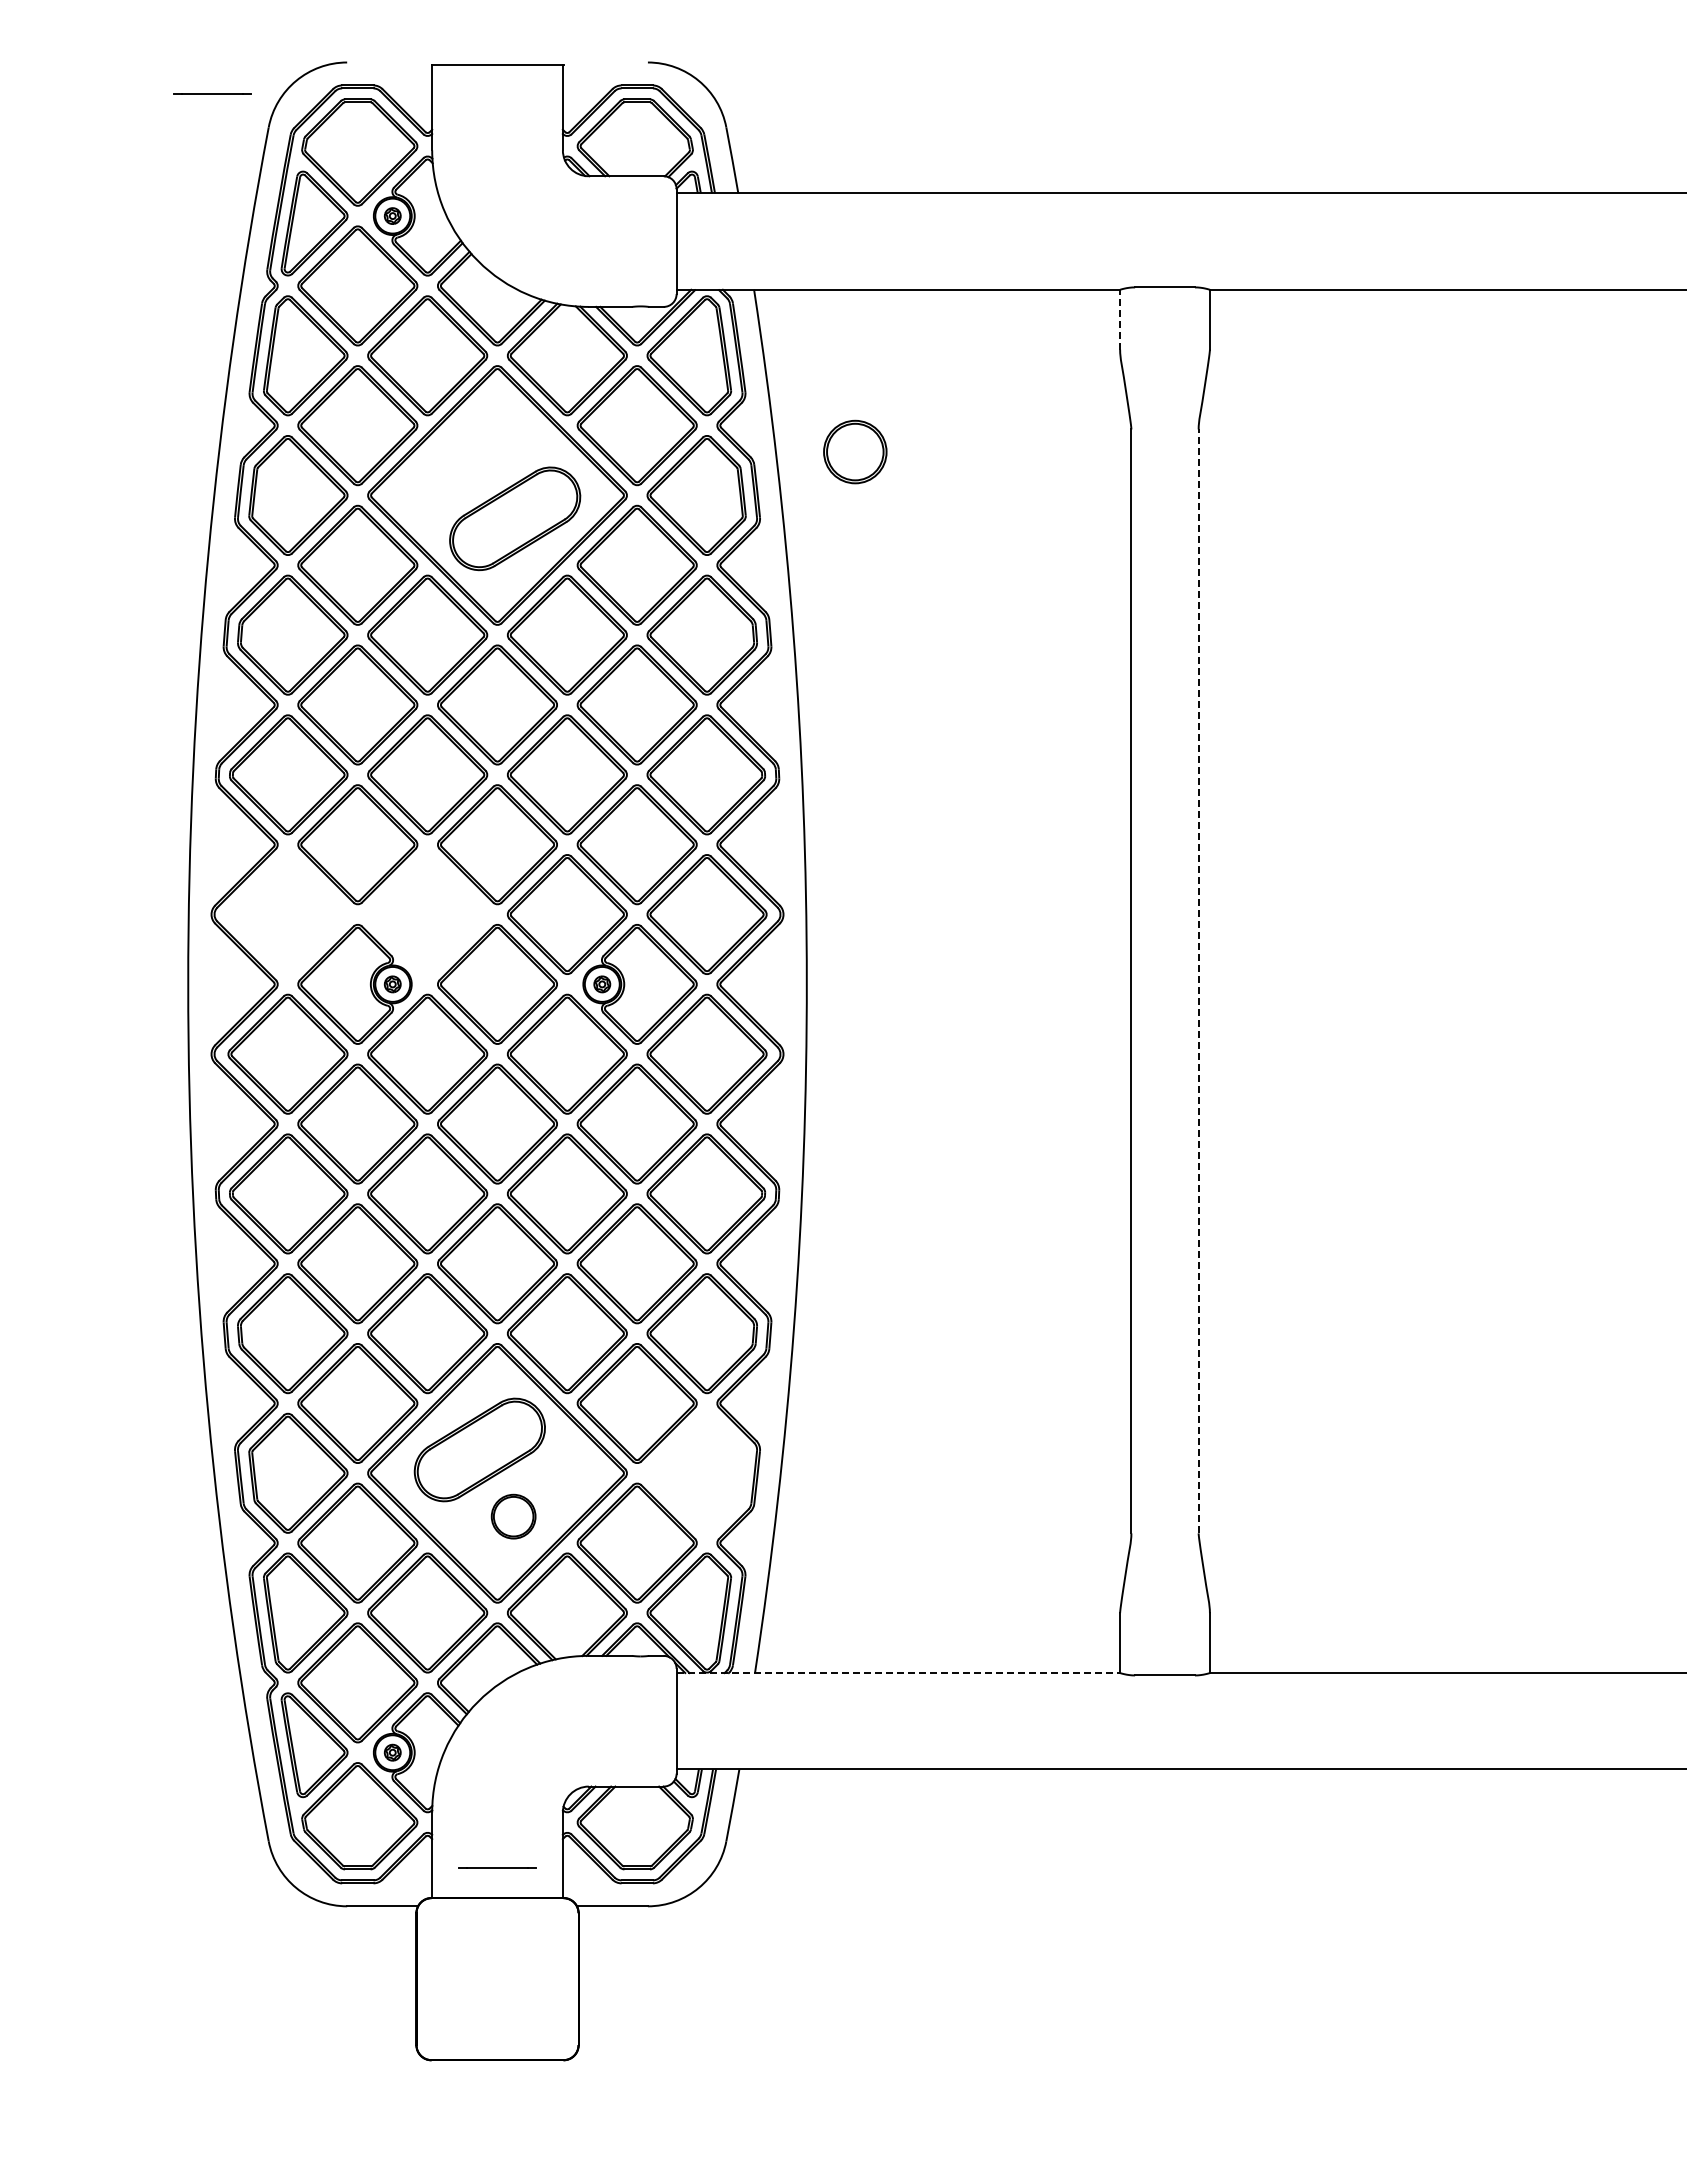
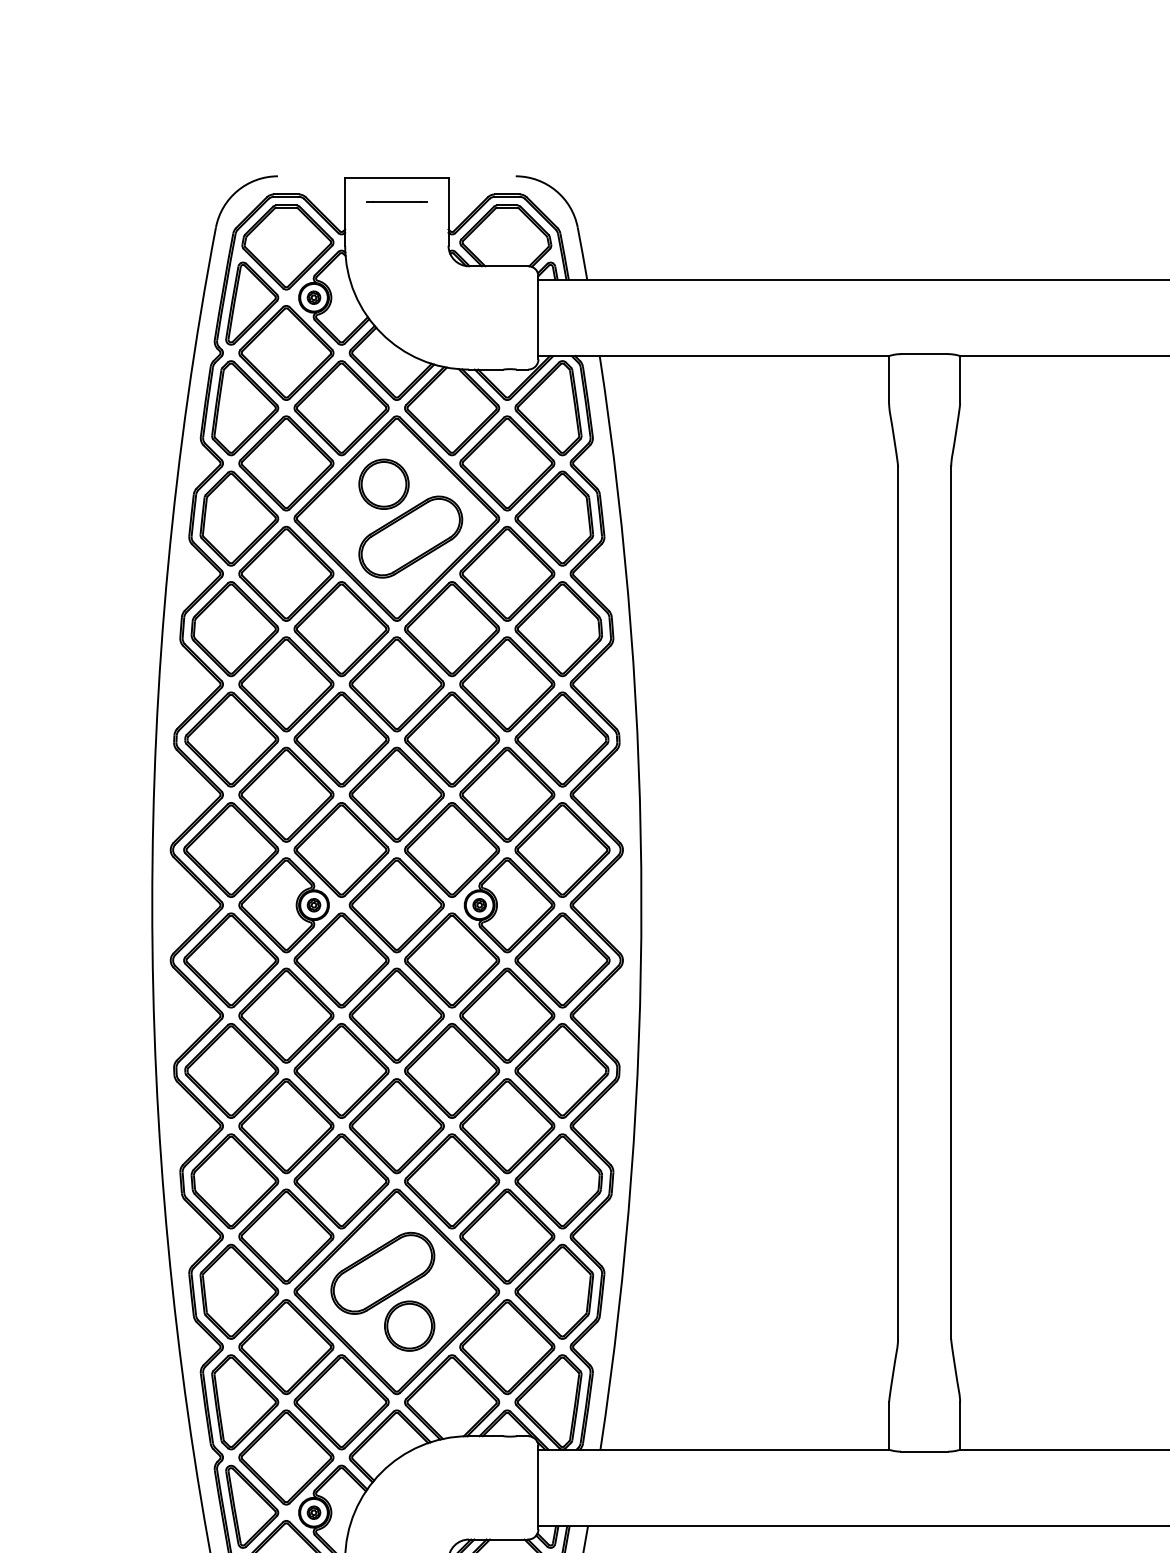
line: (212, 93) -> (396, 200), moved
line: (1120, 319) -> (889, 379), dashed -> solid
part: (855, 451) -> (384, 483), moved
part: (287, 914) -> (230, 849), added
part: (427, 914) -> (341, 849), added
line: (1198, 981) -> (951, 902), dashed -> solid
part: (696, 1472) -> (554, 1291), added
part: (513, 1516) -> (409, 1325), size x1.43
line: (898, 1673) -> (713, 1450), dashed -> solid

